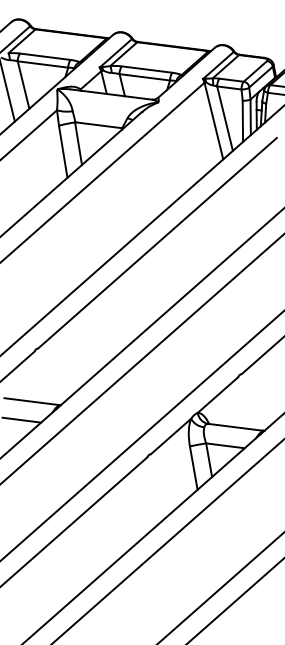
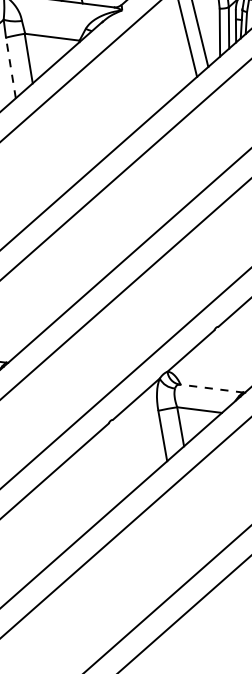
line: (63, 151) -> (11, 67), solid -> dashed
line: (235, 427) -> (211, 388), solid -> dashed

